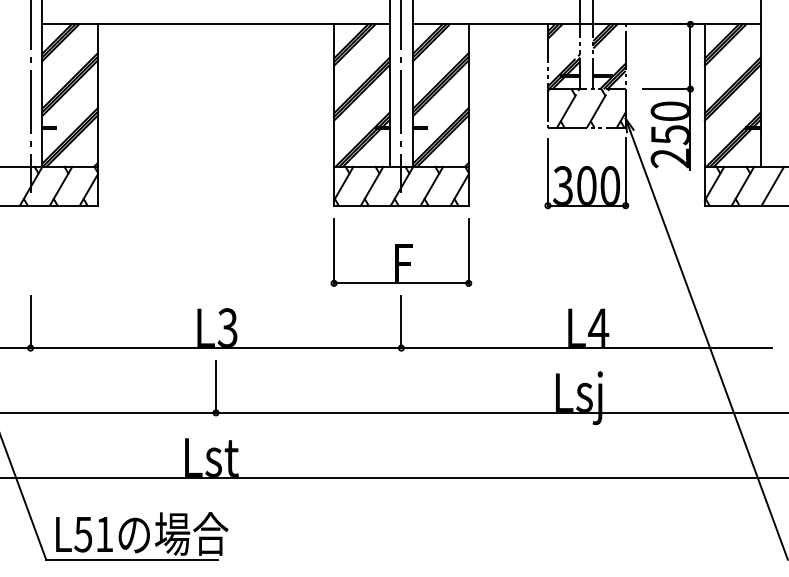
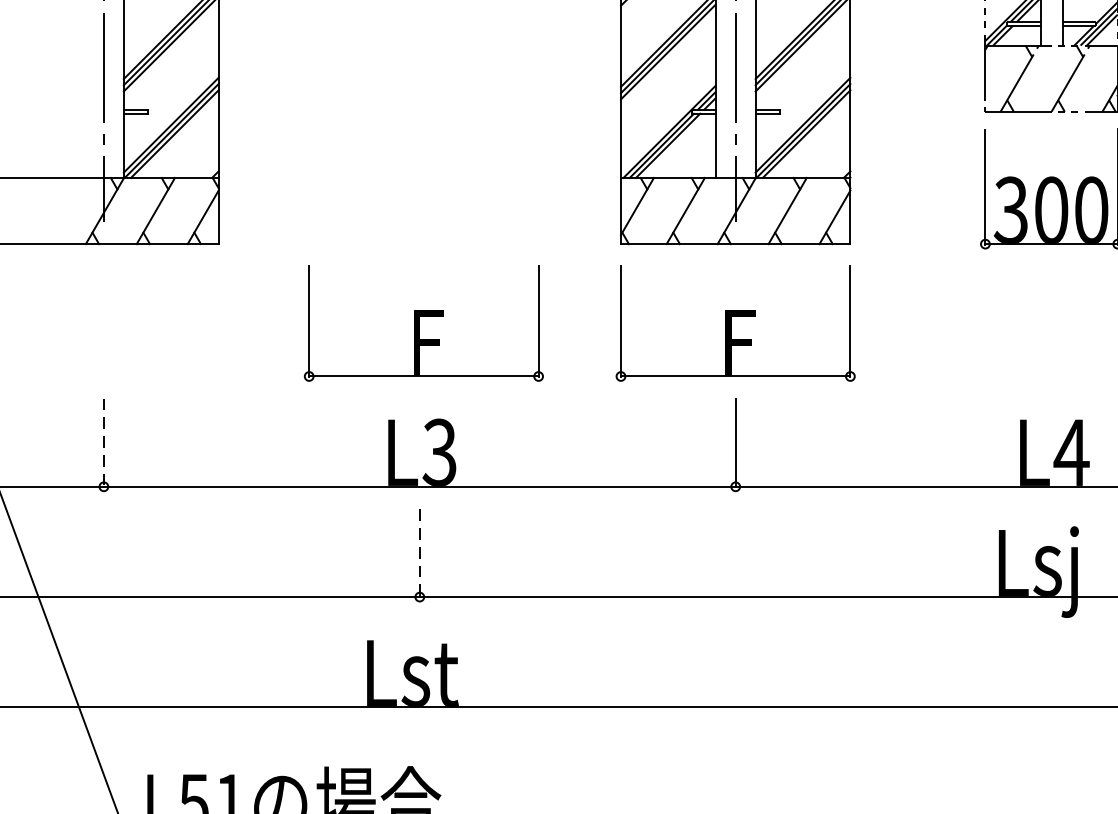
part: (218, 252) -> (424, 323), added
line: (30, 322) -> (103, 443), solid -> dashed
line: (216, 387) -> (420, 553), solid -> dashed

